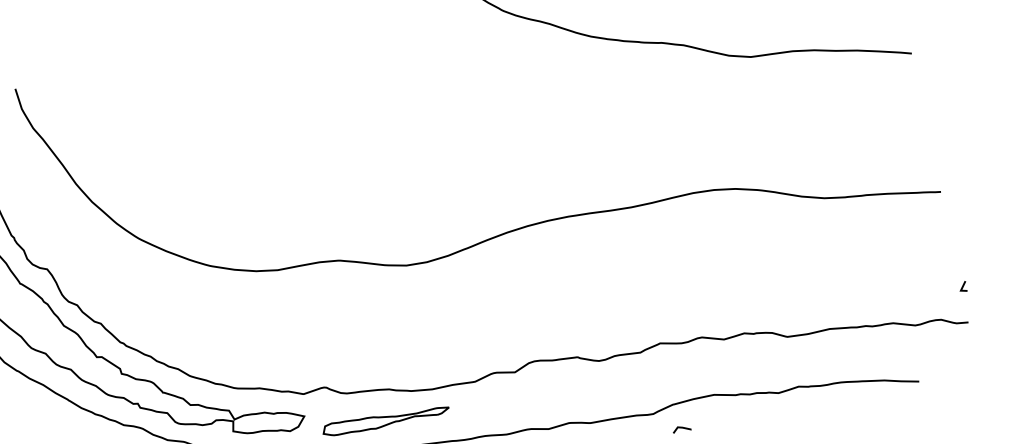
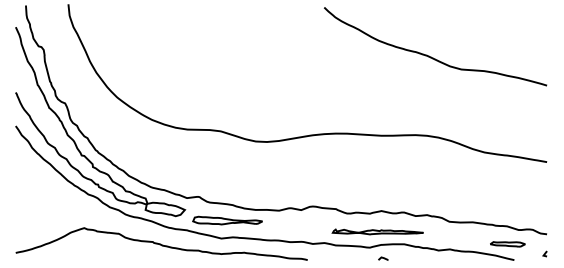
line: (961, 286) -> (544, 253), moved
part: (900, 355) -> (507, 244), added
part: (660, 381) -> (377, 231), added

